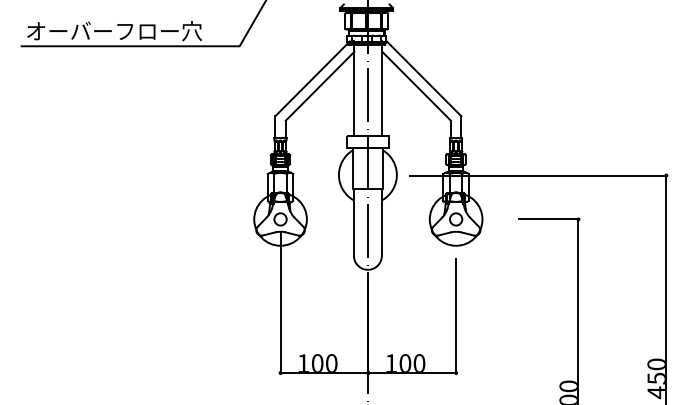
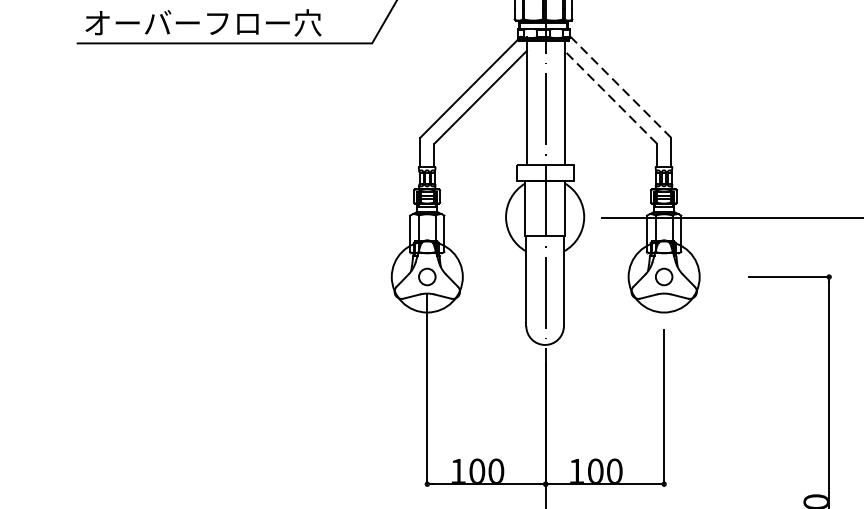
line: (424, 78) -> (621, 86), solid -> dashed
line: (416, 86) -> (610, 97), solid -> dashed

